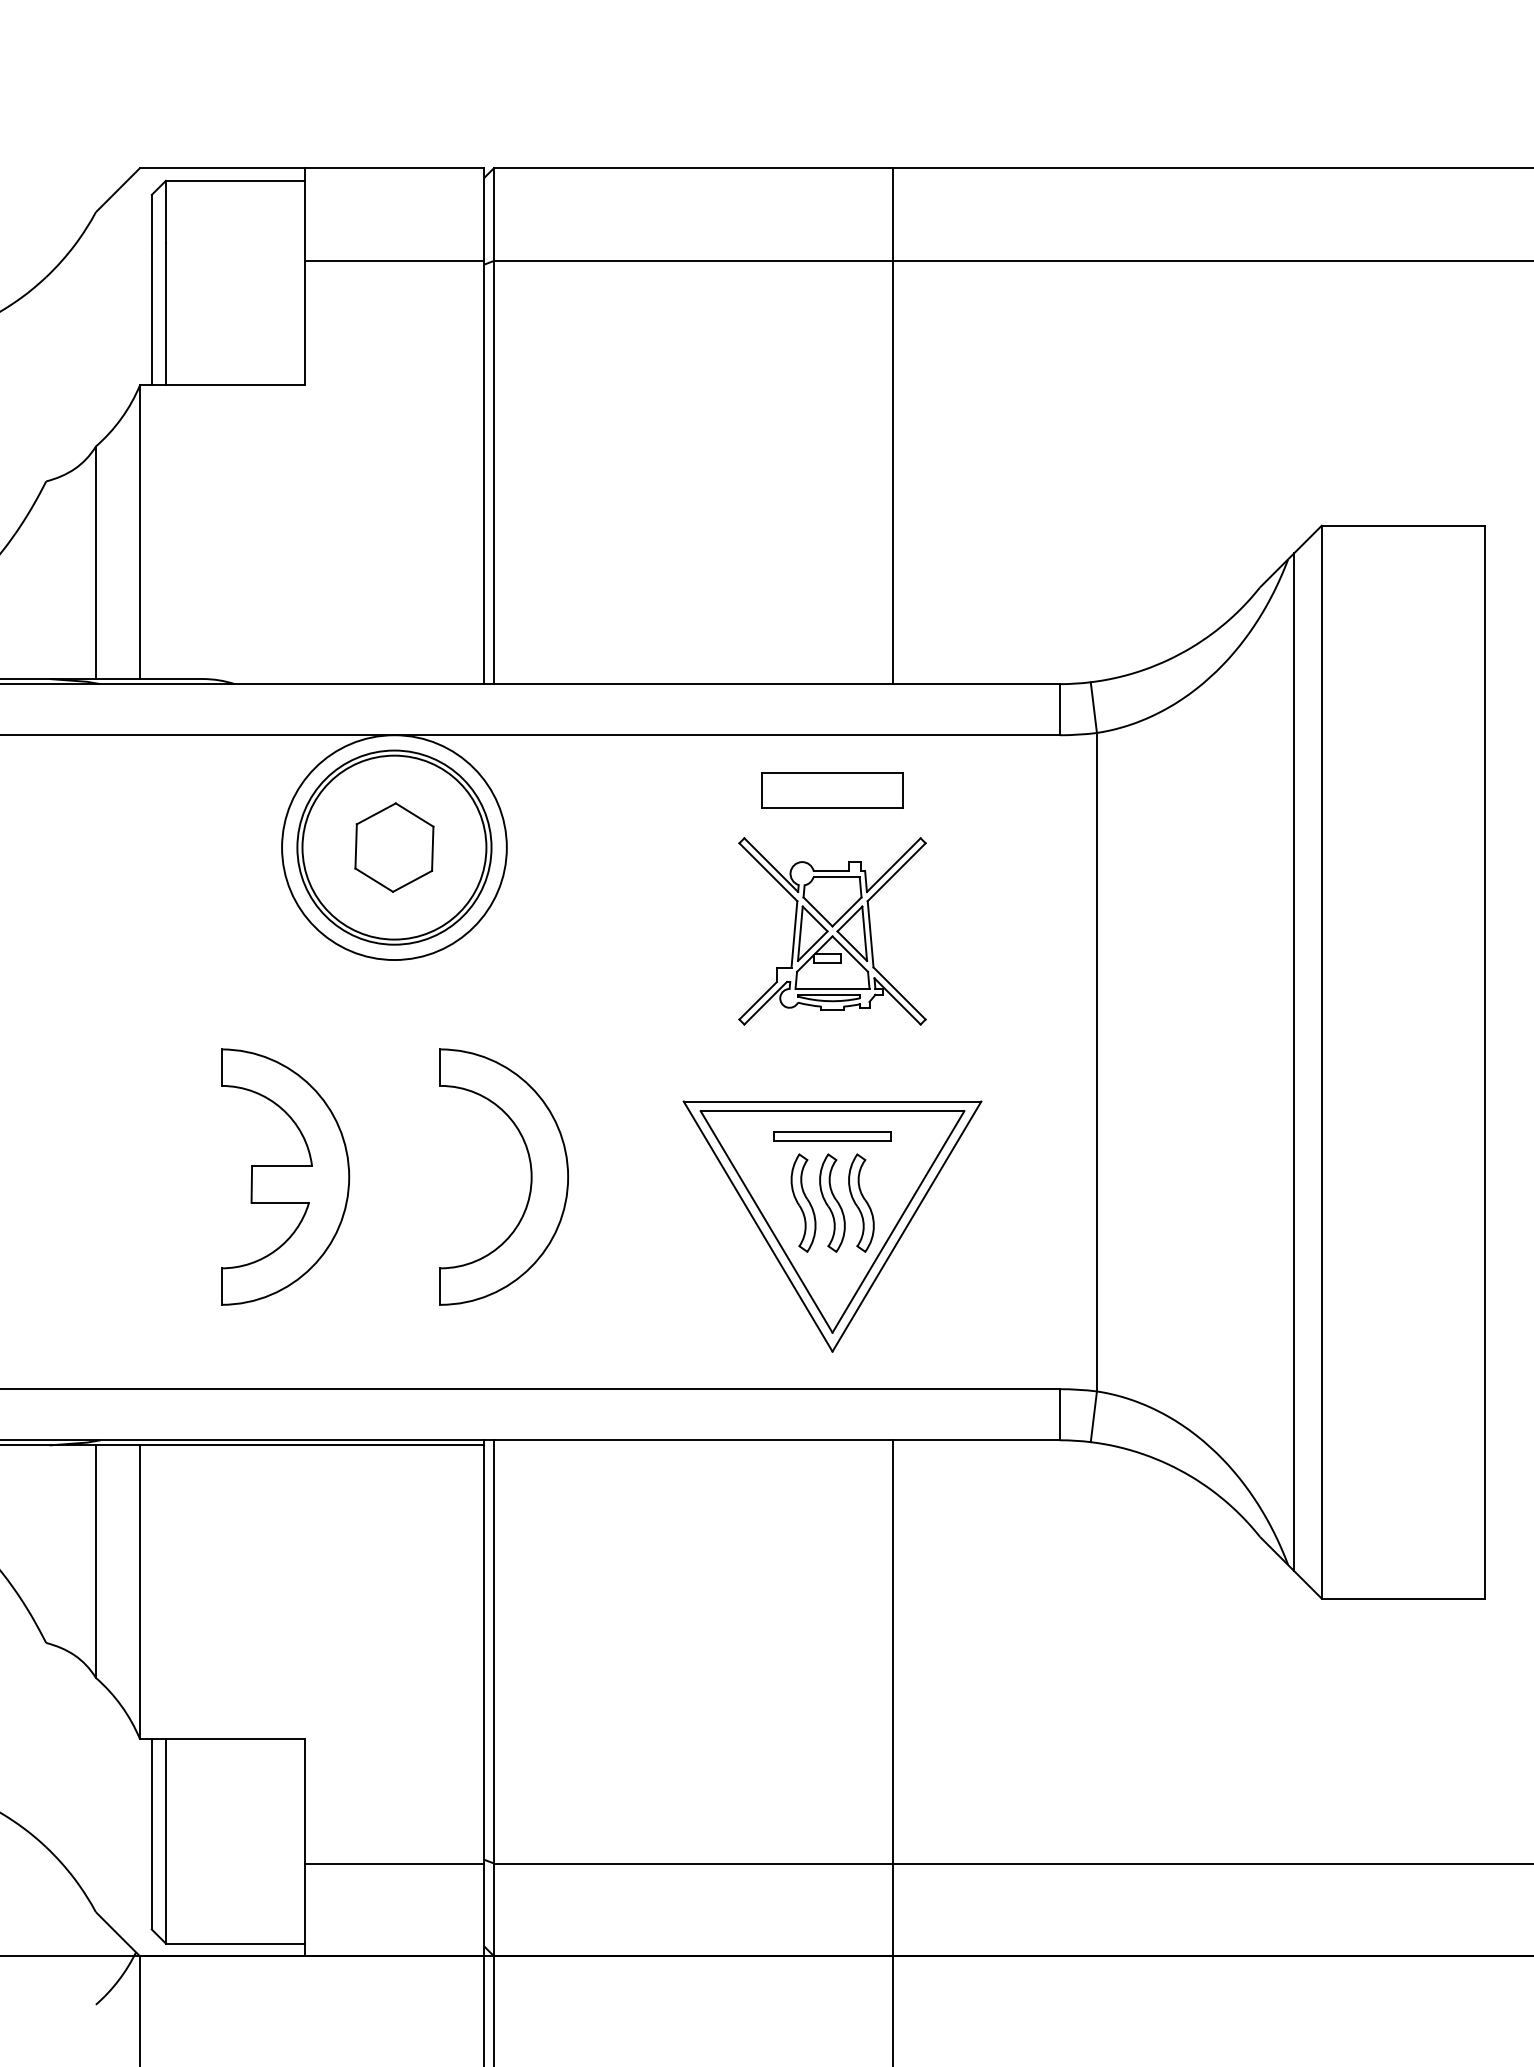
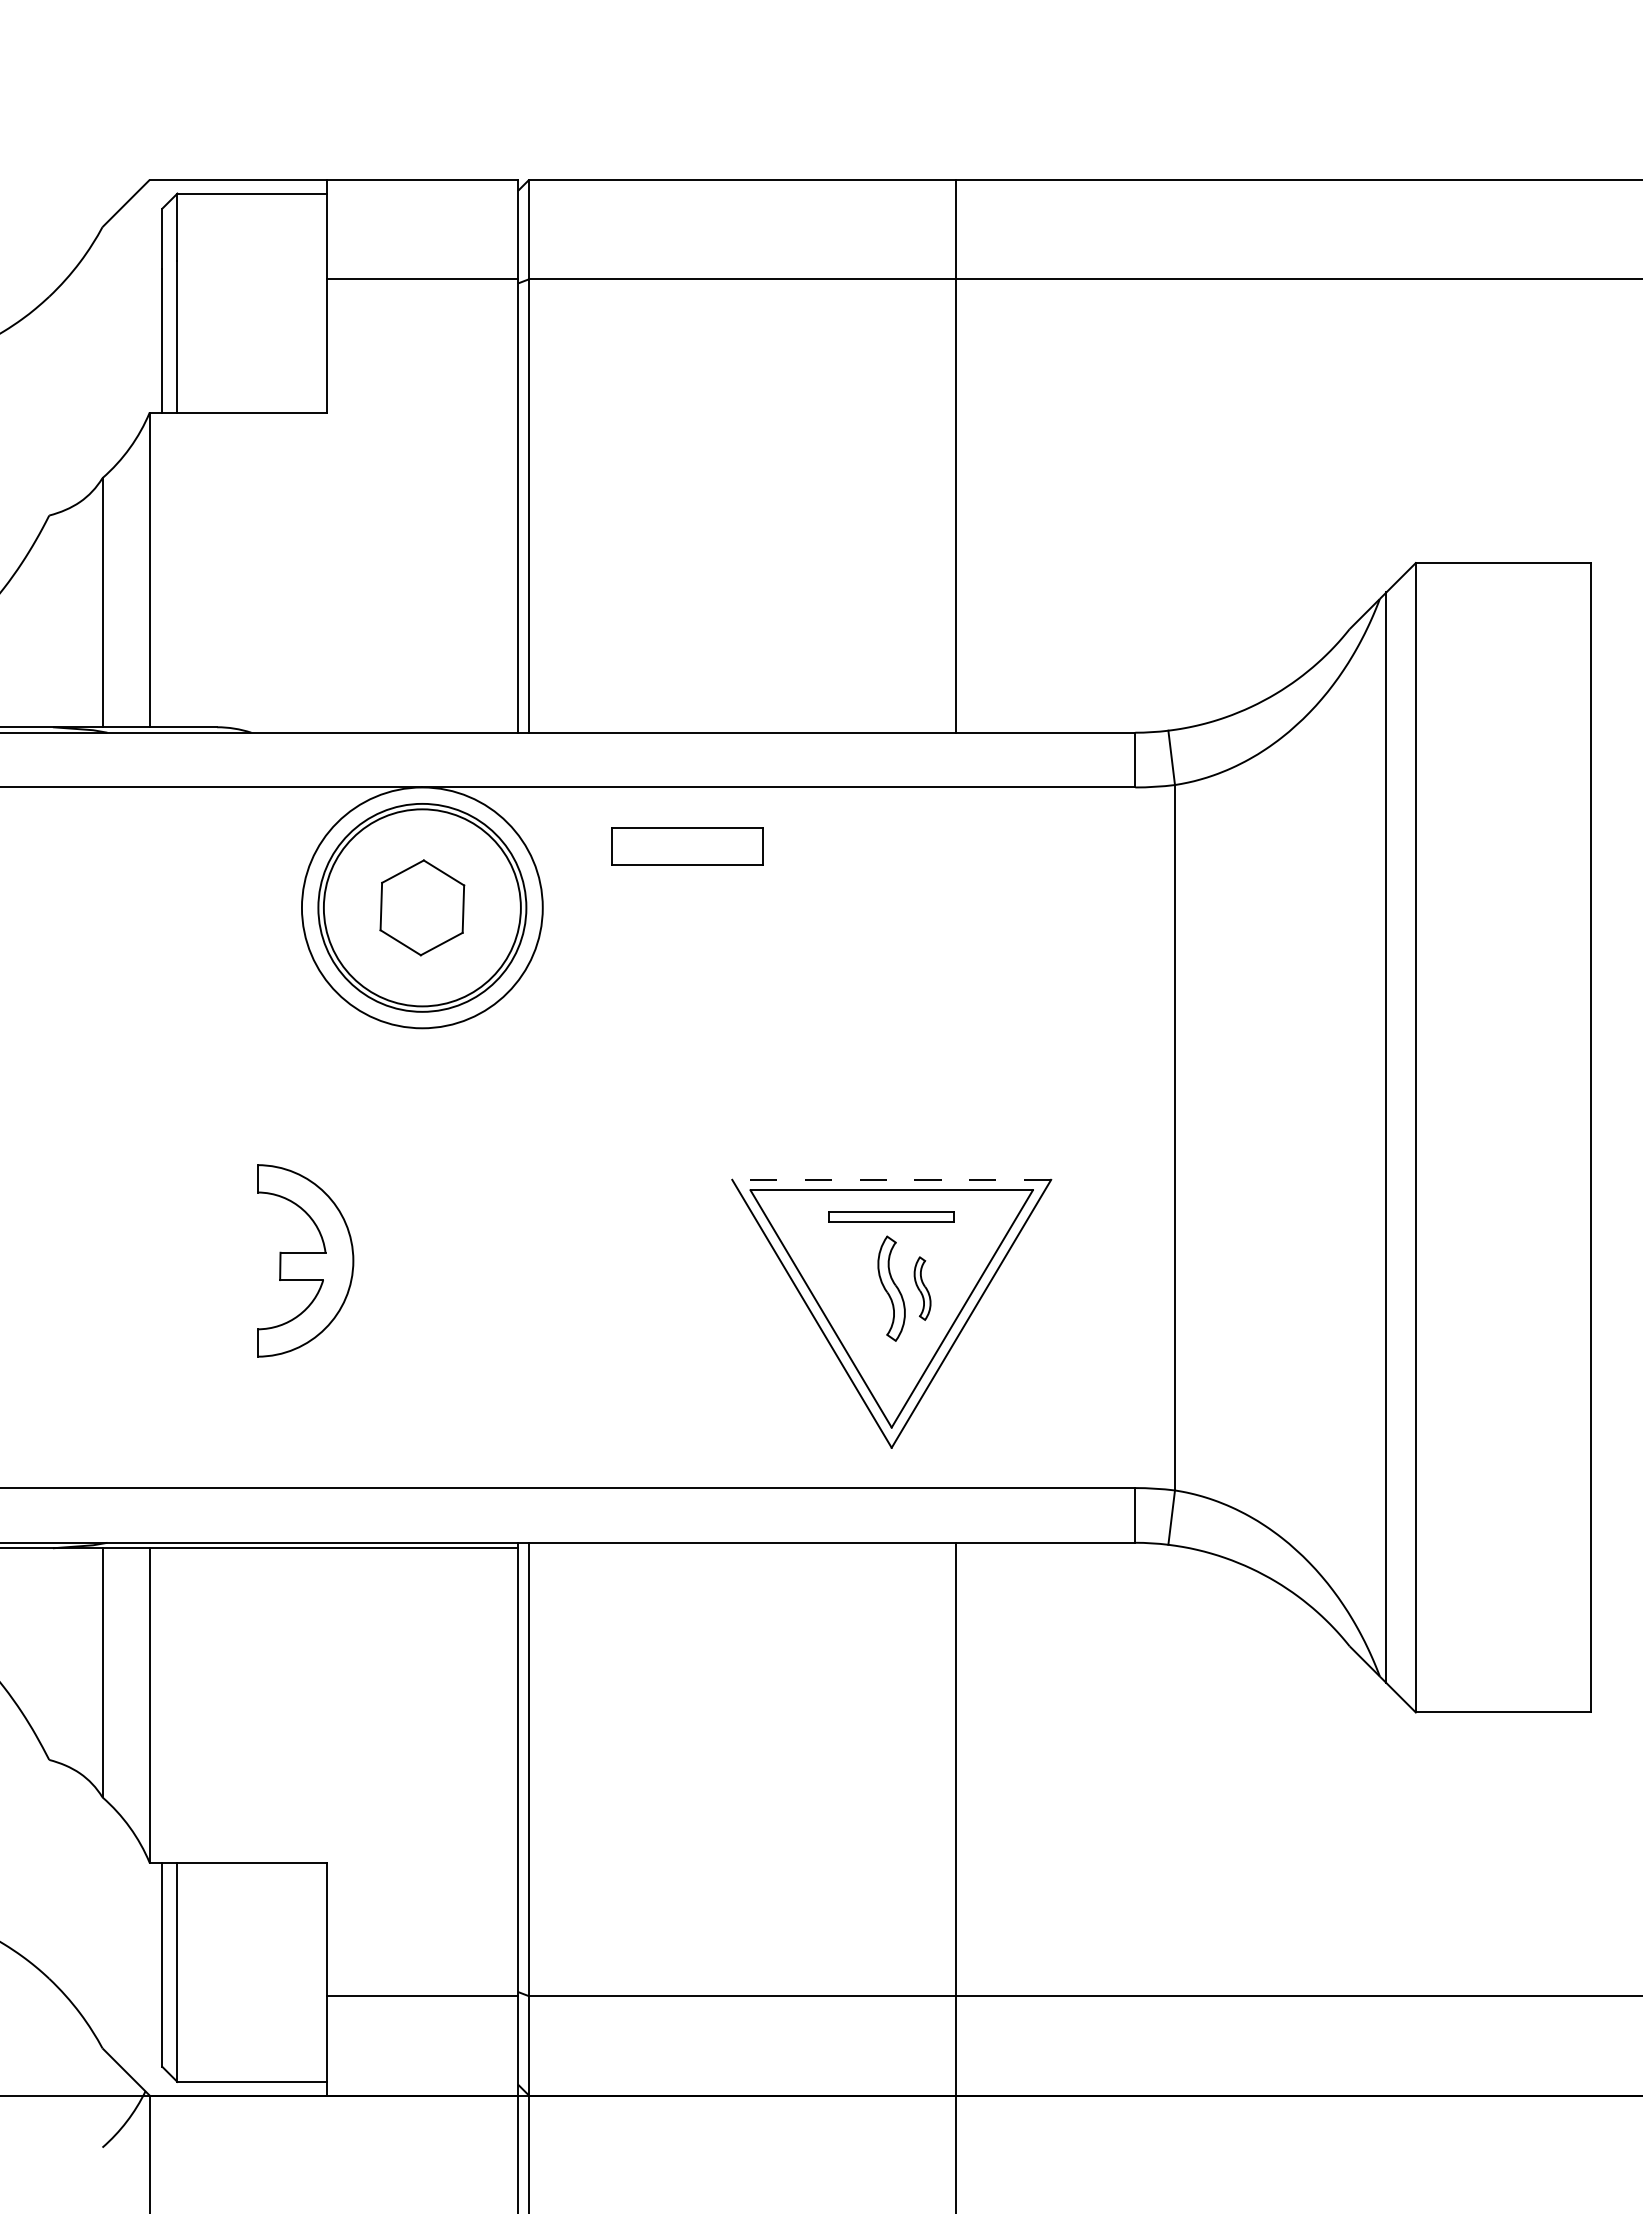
part: (832, 790) -> (687, 846), moved
part: (832, 931) -> (891, 997), removed
line: (832, 1101) -> (891, 1179), solid -> dashed
part: (285, 1176) -> (305, 1260), size x0.7
part: (530, 1176) -> (568, 1260), removed
part: (803, 1202) -> (860, 1288), removed
part: (861, 1202) -> (922, 1288), size x0.6

